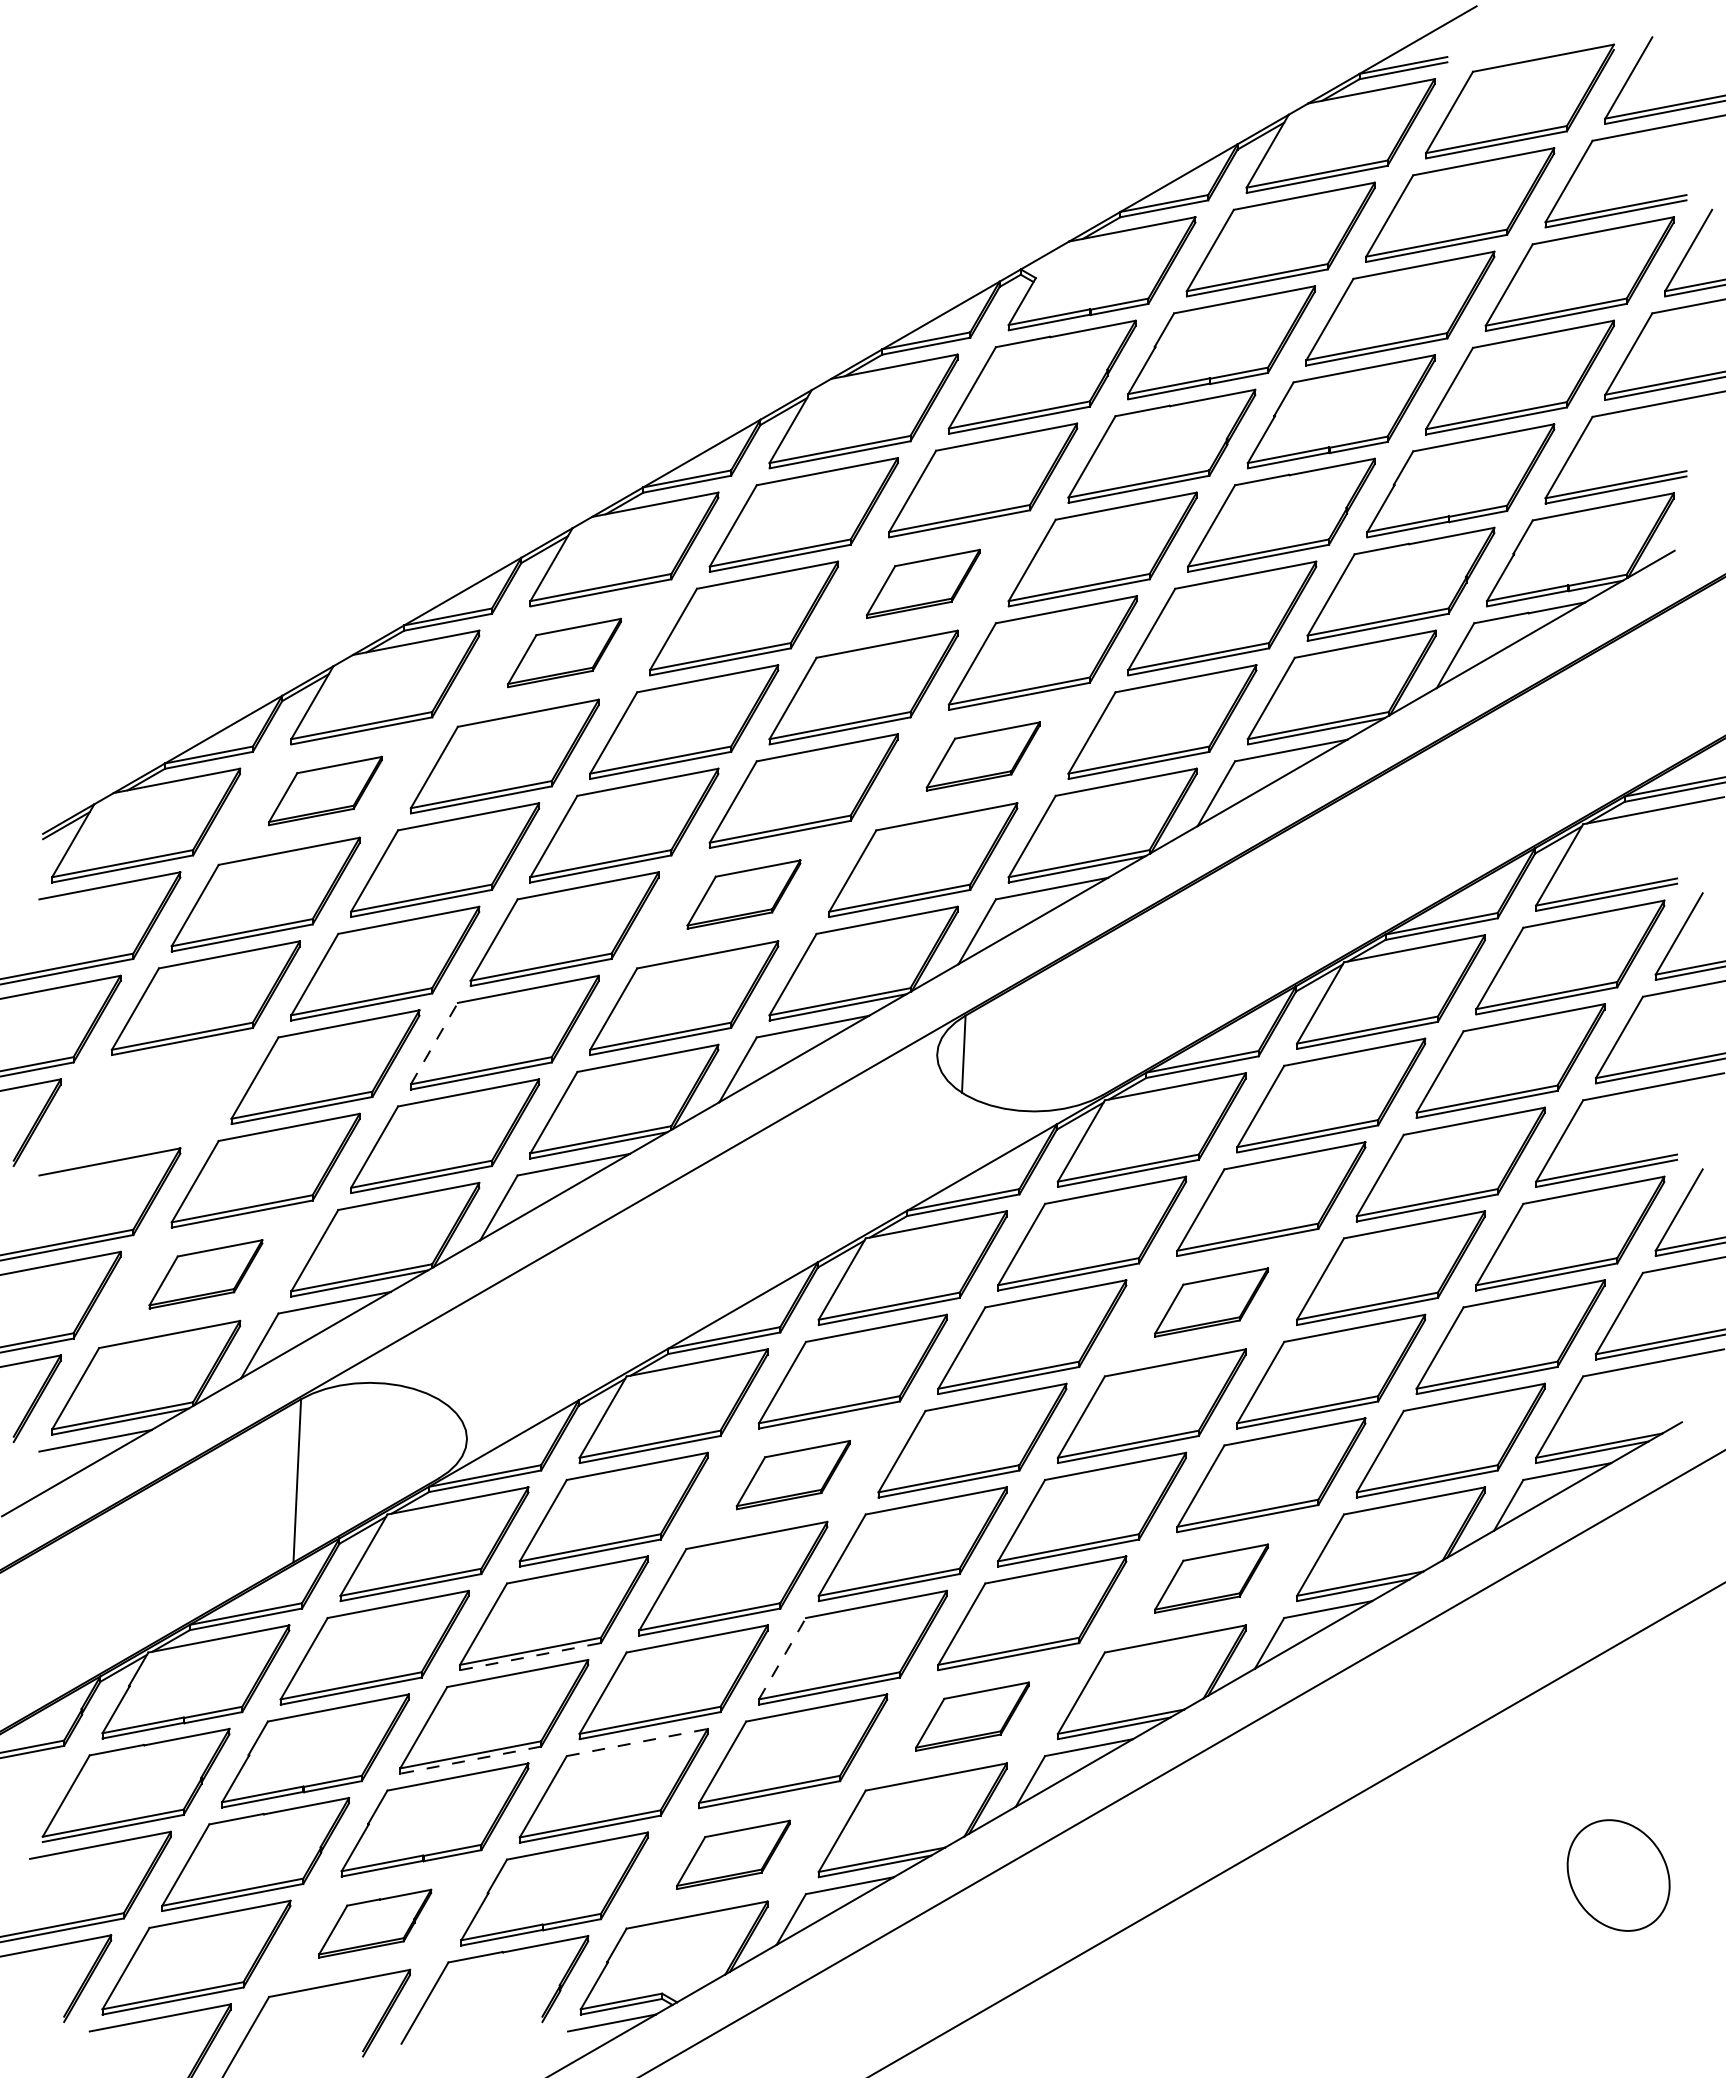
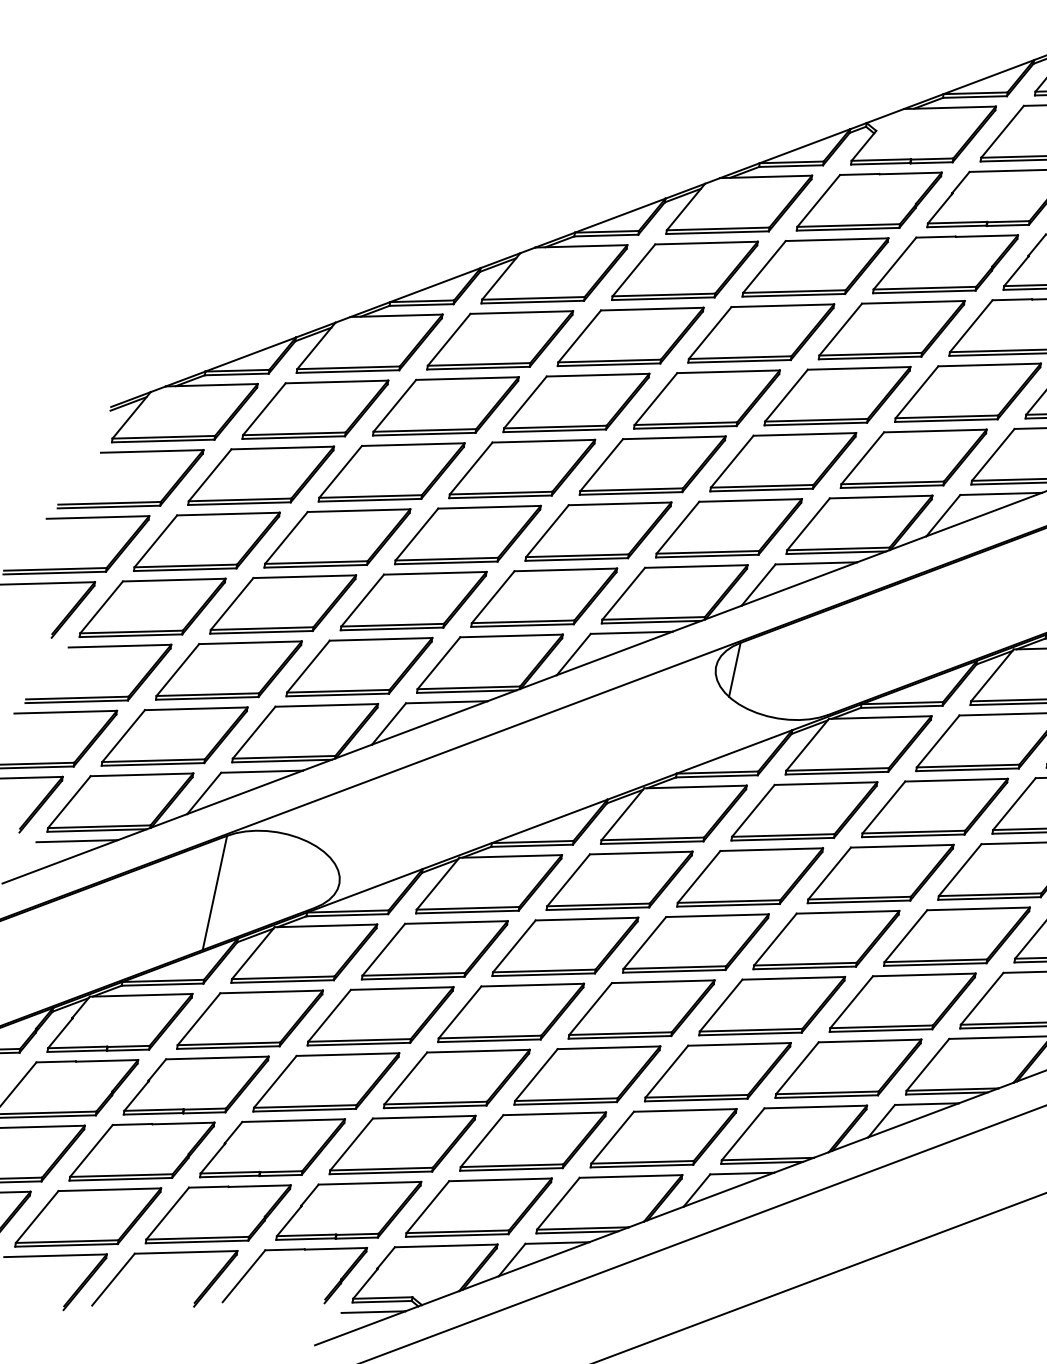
part: (923, 583) -> (761, 333), size x1.67
part: (564, 652) -> (500, 339), size x1.67
part: (983, 756) -> (783, 462), size x1.67
part: (325, 790) -> (315, 409), size x1.67
part: (743, 894) -> (598, 531), size x1.67
line: (434, 1043) -> (362, 600), dashed -> solid
part: (146, 1101) -> (152, 607), added
part: (205, 1274) -> (174, 736), size x1.67
part: (1211, 1302) -> (880, 873), size x1.67
part: (793, 1474) -> (565, 946), size x1.67
part: (1211, 1578) -> (848, 1068), size x1.67
line: (530, 1656) -> (358, 1044), dashed -> solid
line: (782, 1658) -> (536, 1074), dashed -> solid
part: (972, 1716) -> (663, 1138), size x1.67
line: (637, 1742) -> (424, 1117), dashed -> solid
line: (470, 1760) -> (304, 1110), dashed -> solid
part: (733, 1854) -> (478, 1207), size x1.67
part: (374, 1923) -> (217, 1214), size x1.67

